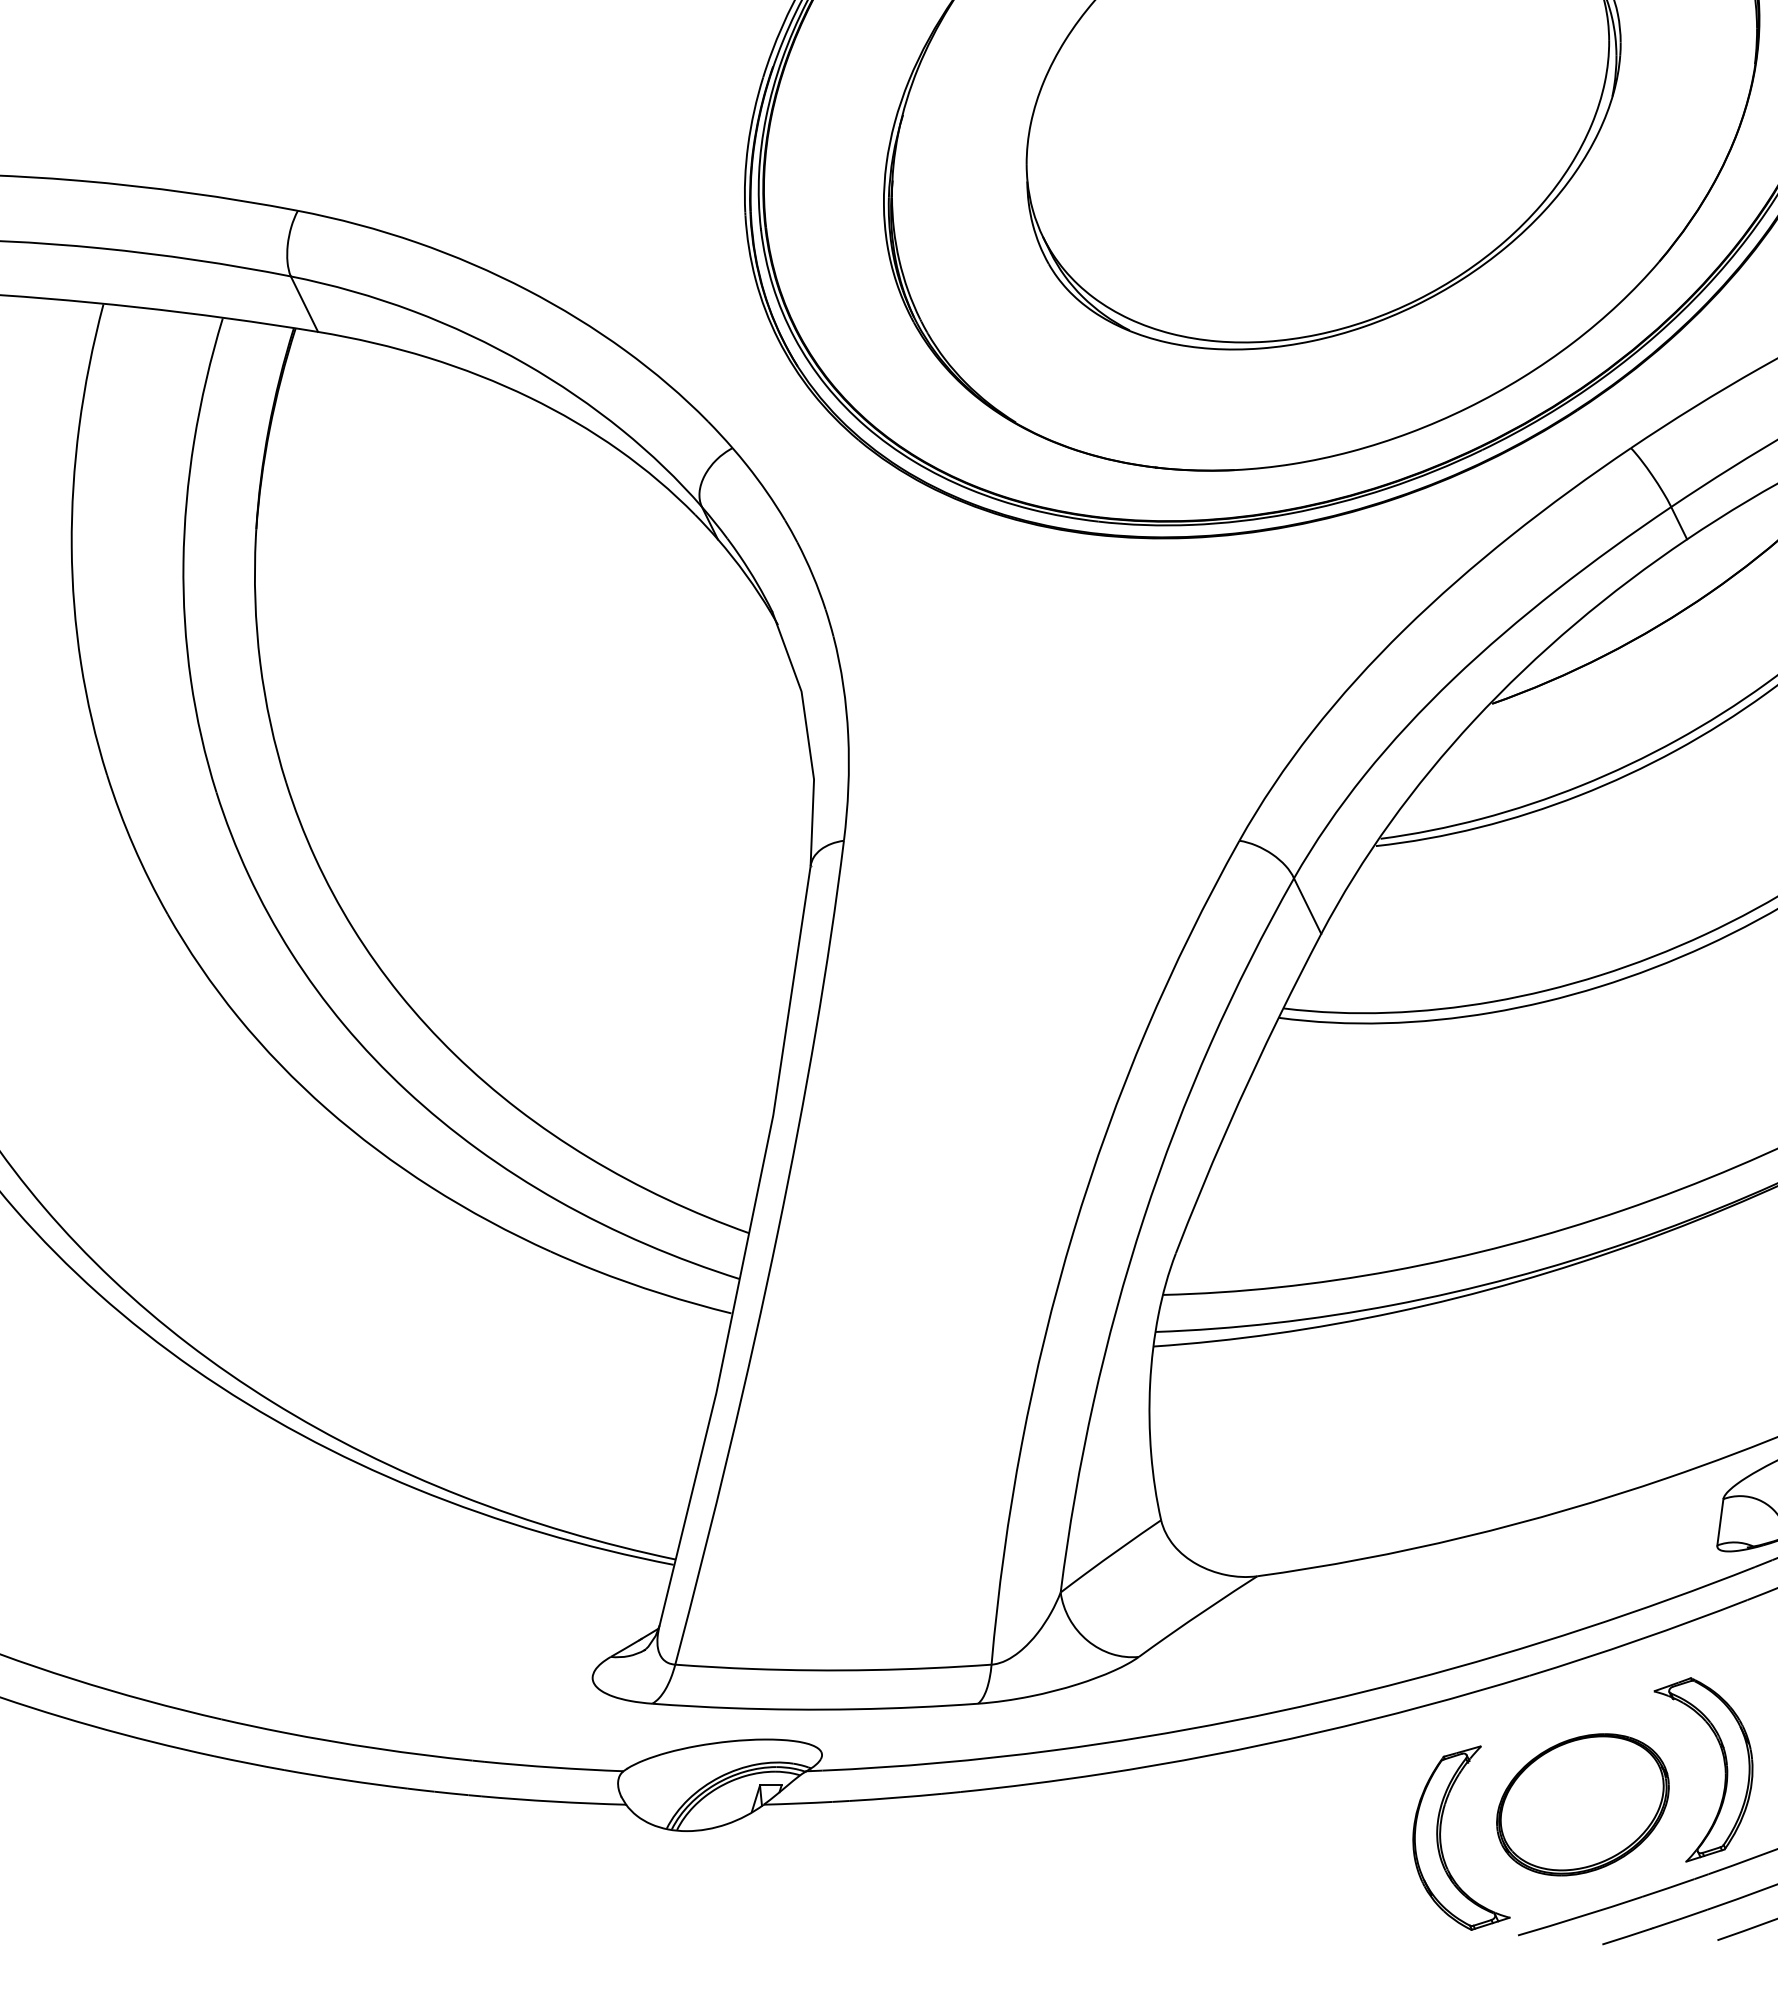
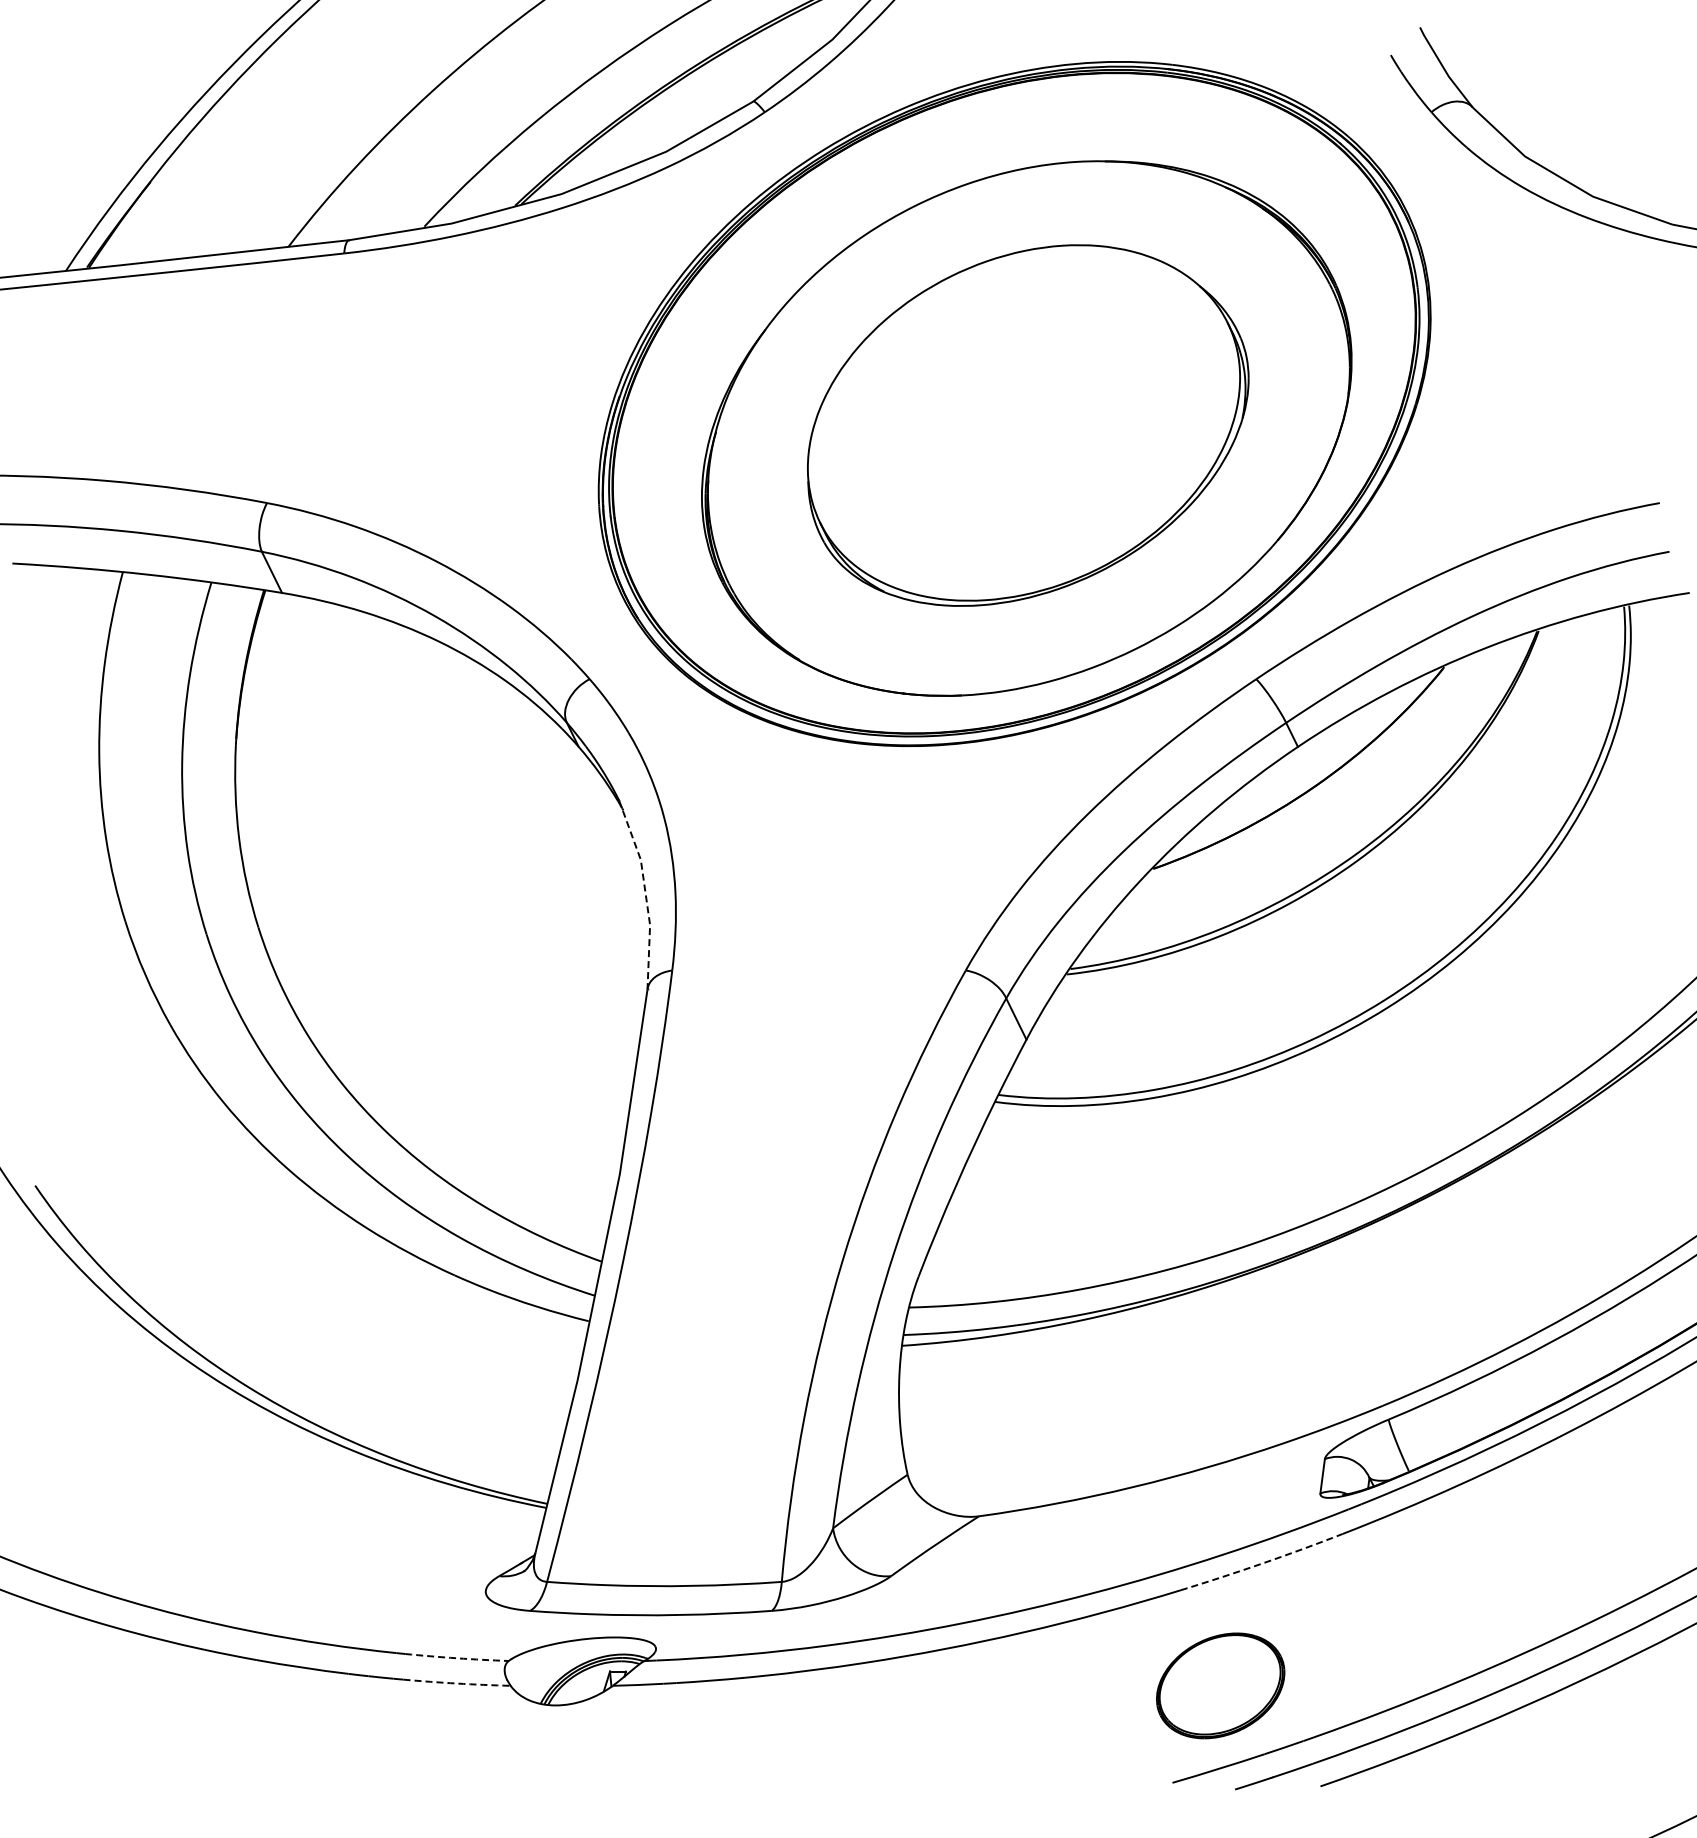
line: (807, 736) -> (645, 893), solid -> dashed
arc: (1639, 1639) -> (1262, 1563), solid -> dashed
arc: (553, 1767) -> (456, 1658), solid -> dashed
part: (1724, 1769) -> (1325, 1659), removed
arc: (554, 1801) -> (457, 1683), solid -> dashed
part: (1441, 1837) -> (1115, 1710), removed

